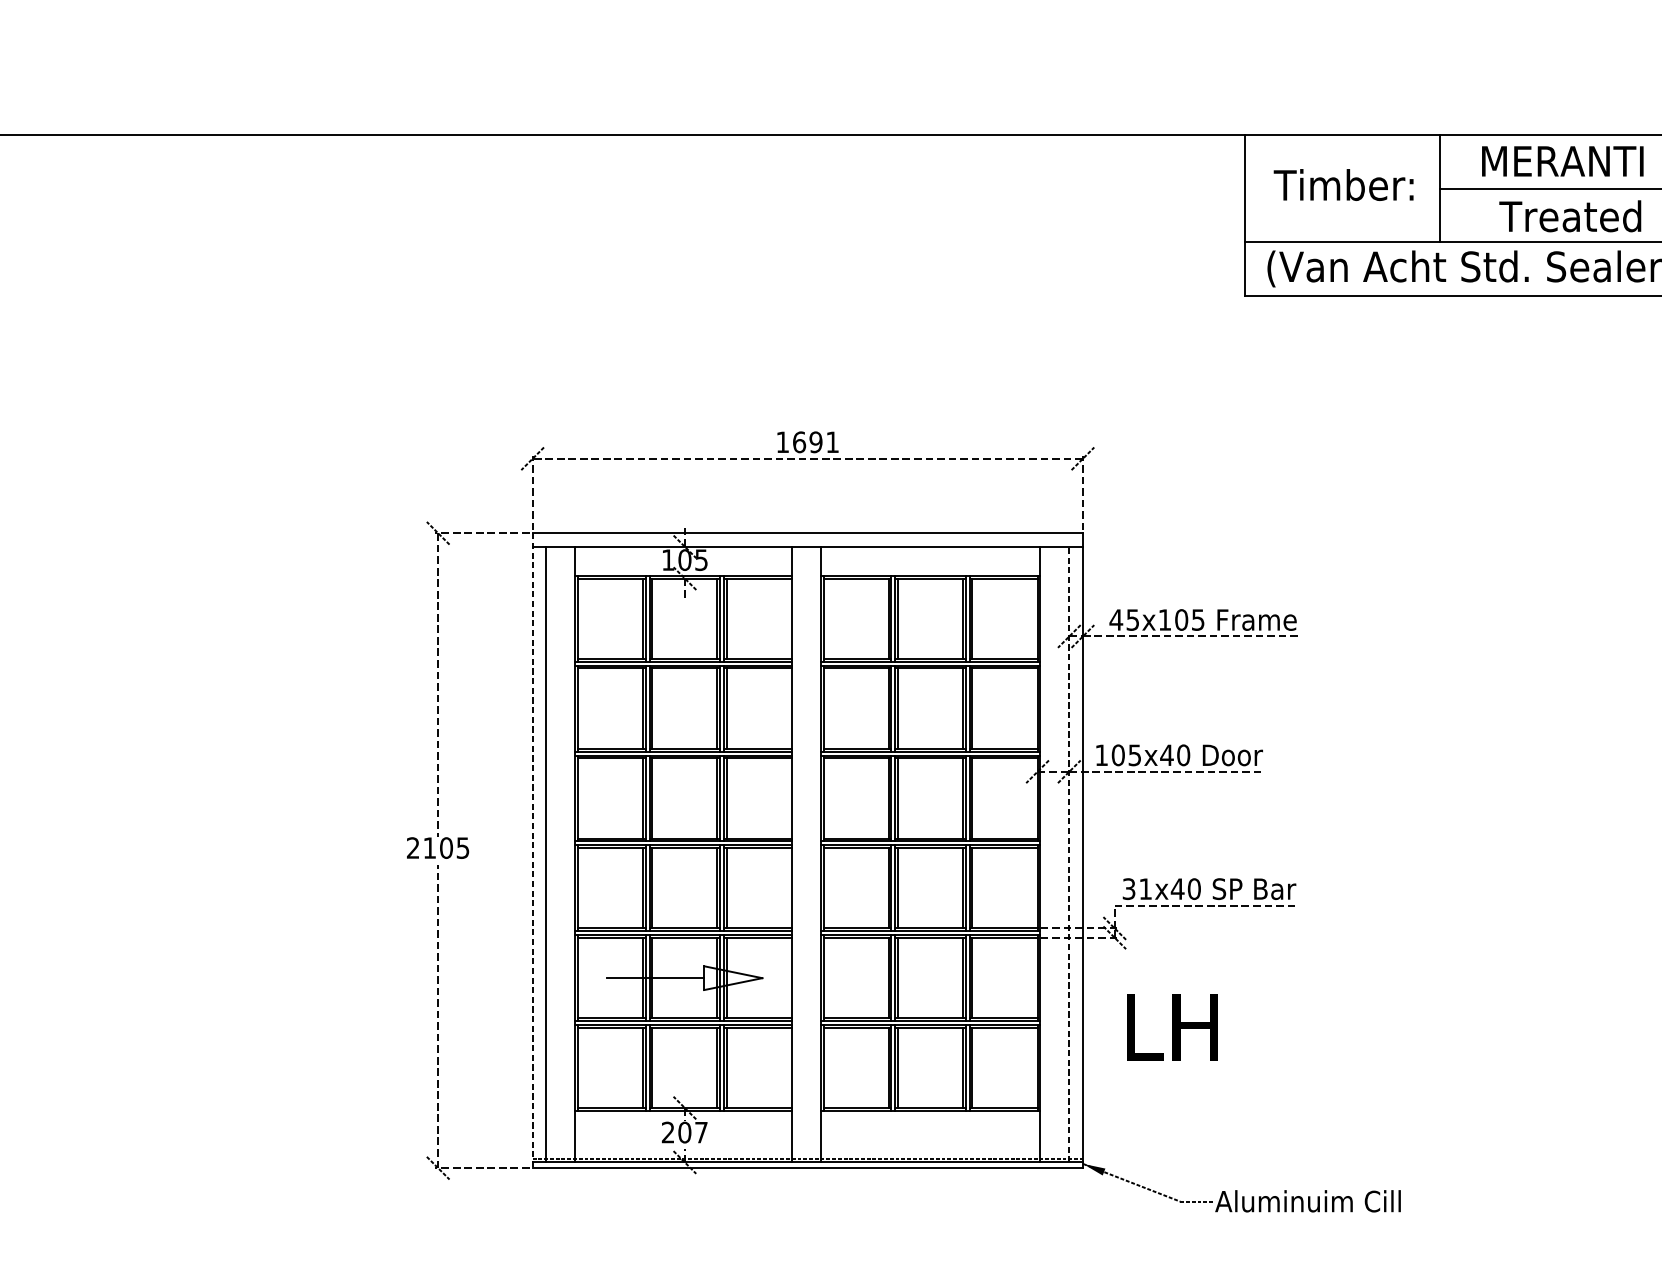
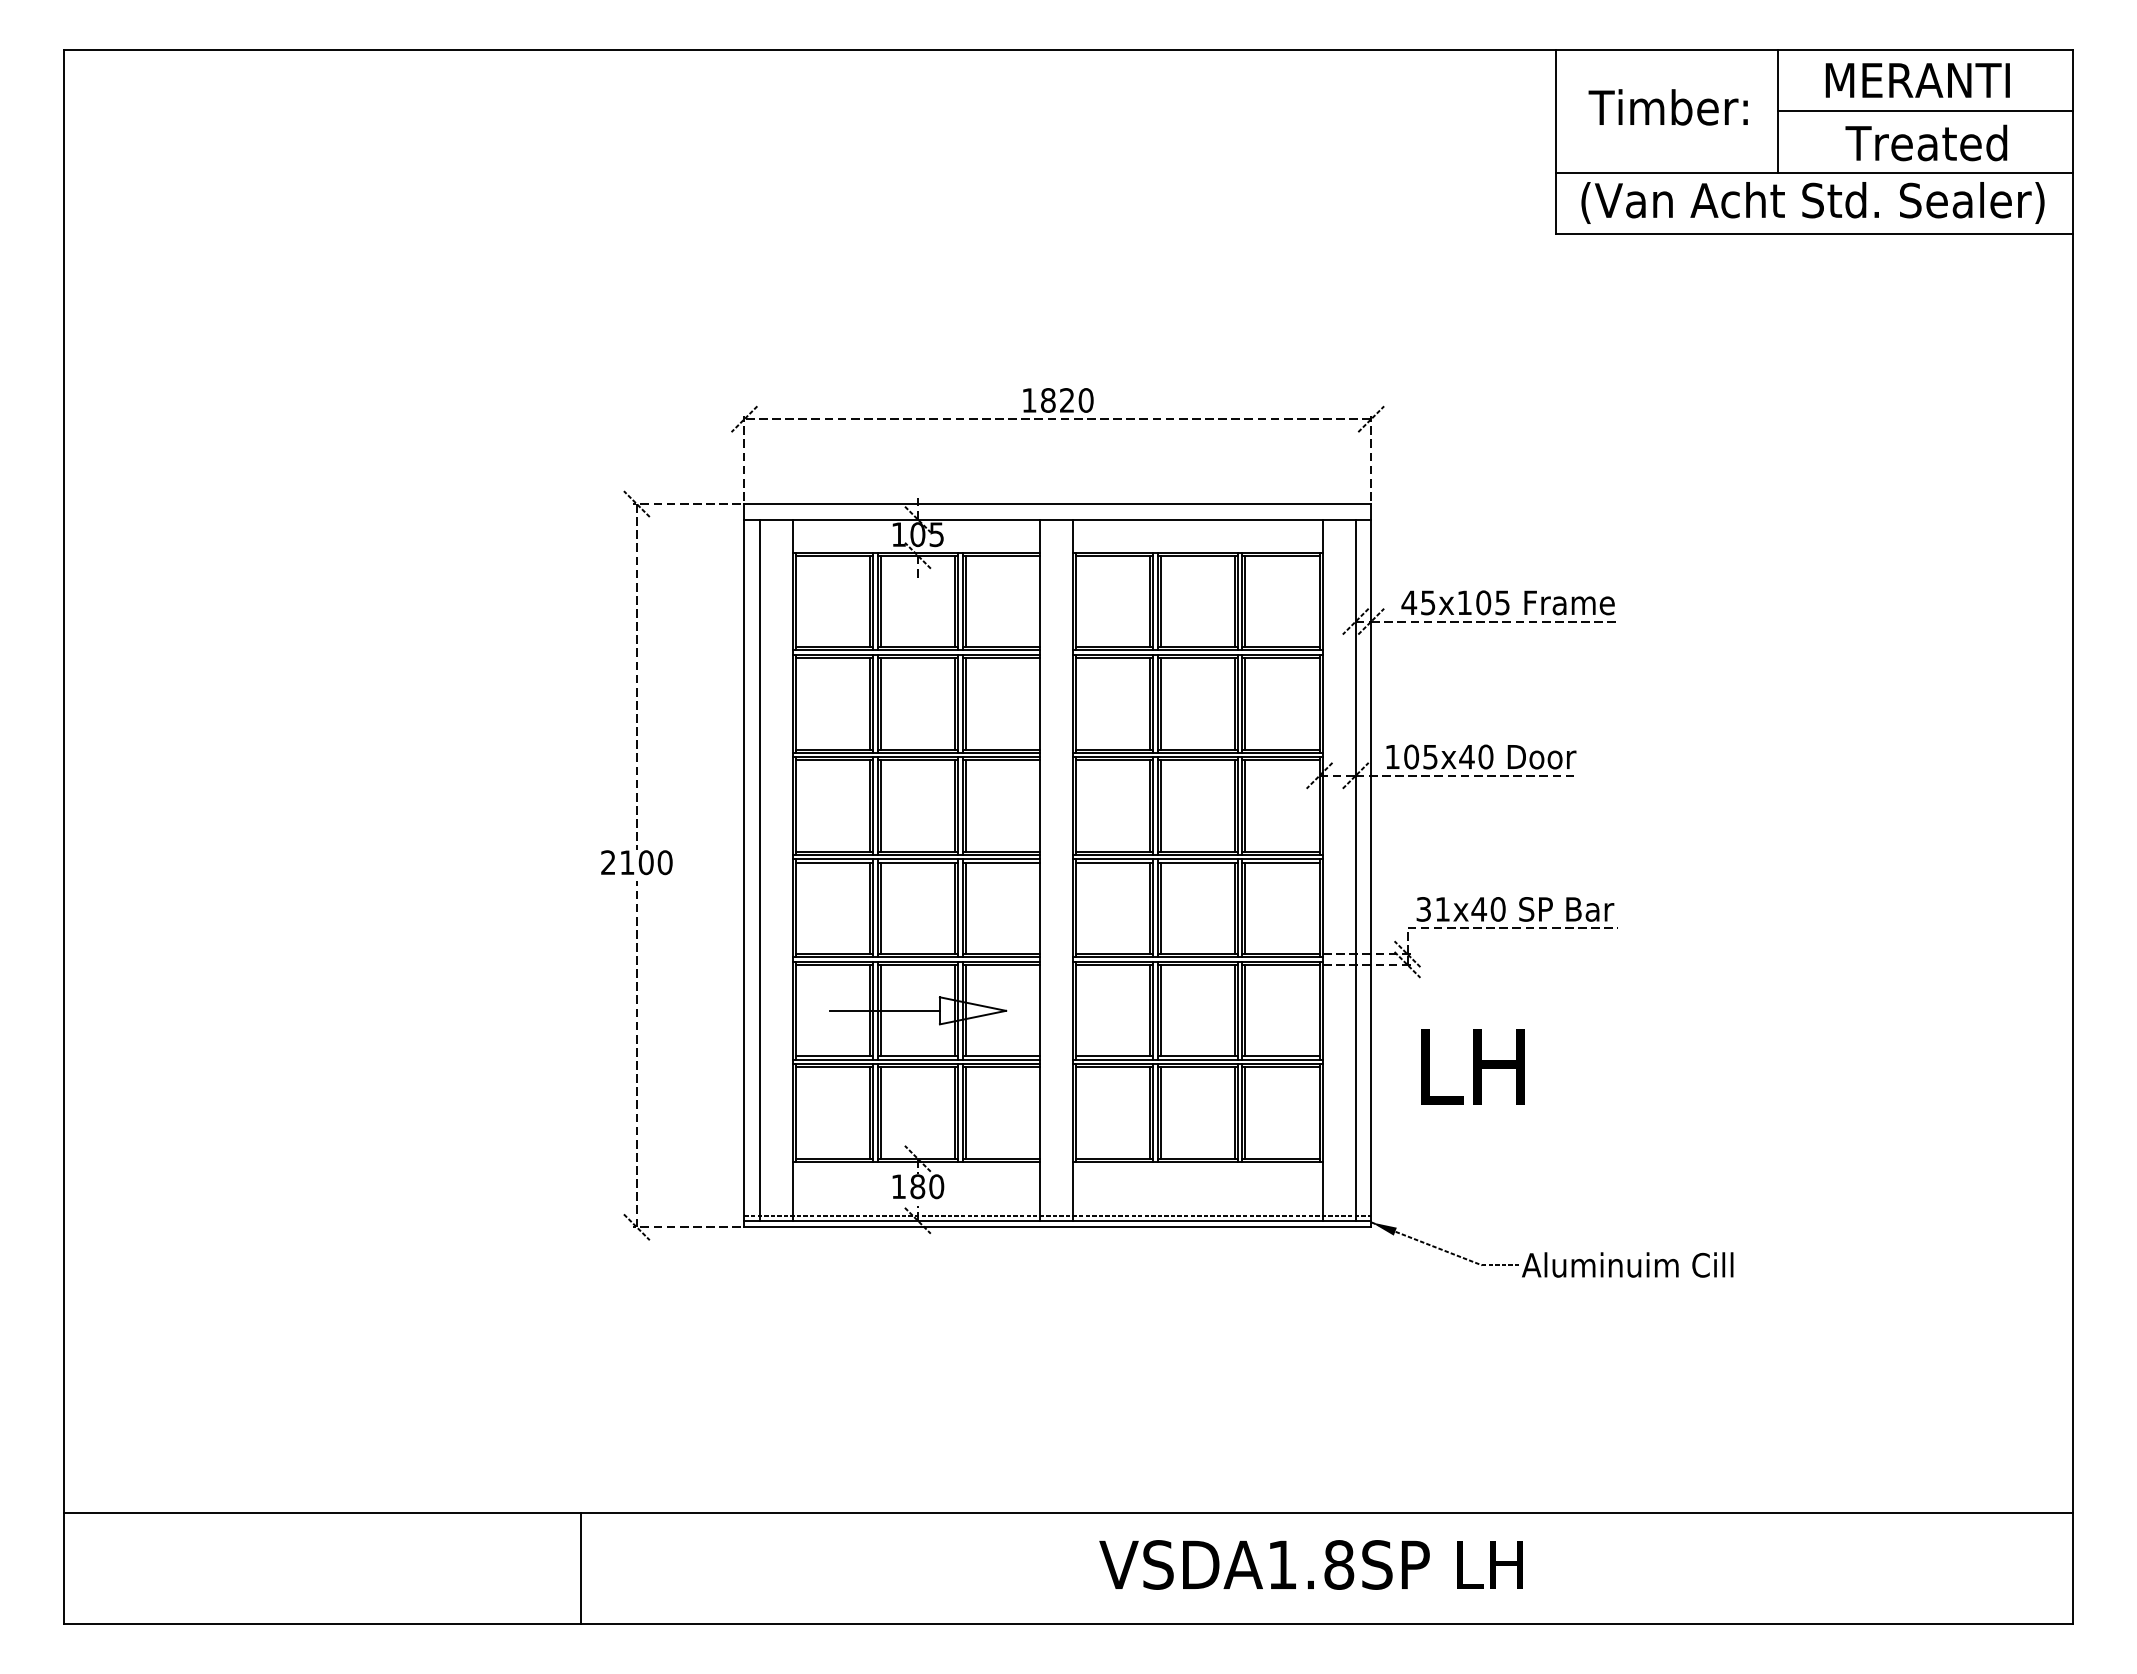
text: (816, 442) -> (1067, 400), 1691 -> 1820
text: (462, 847) -> (664, 862), 2105 -> 2100
line: (532, 850) -> (744, 865), dashed -> solid
line: (1069, 854) -> (1355, 870), dashed -> solid
text: (684, 1132) -> (917, 1186), 207 -> 180

